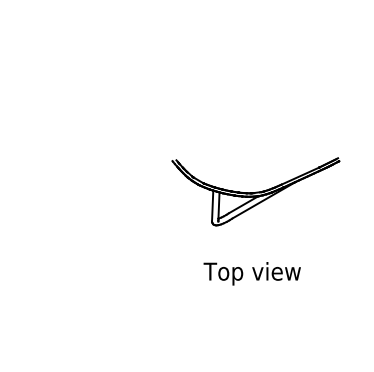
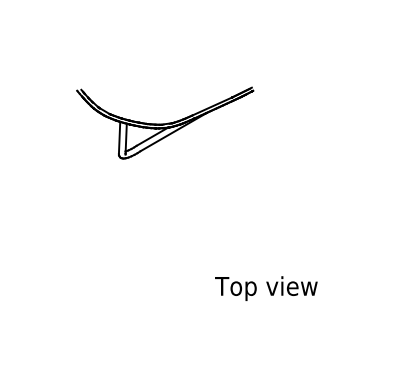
part: (256, 191) -> (165, 122), moved

